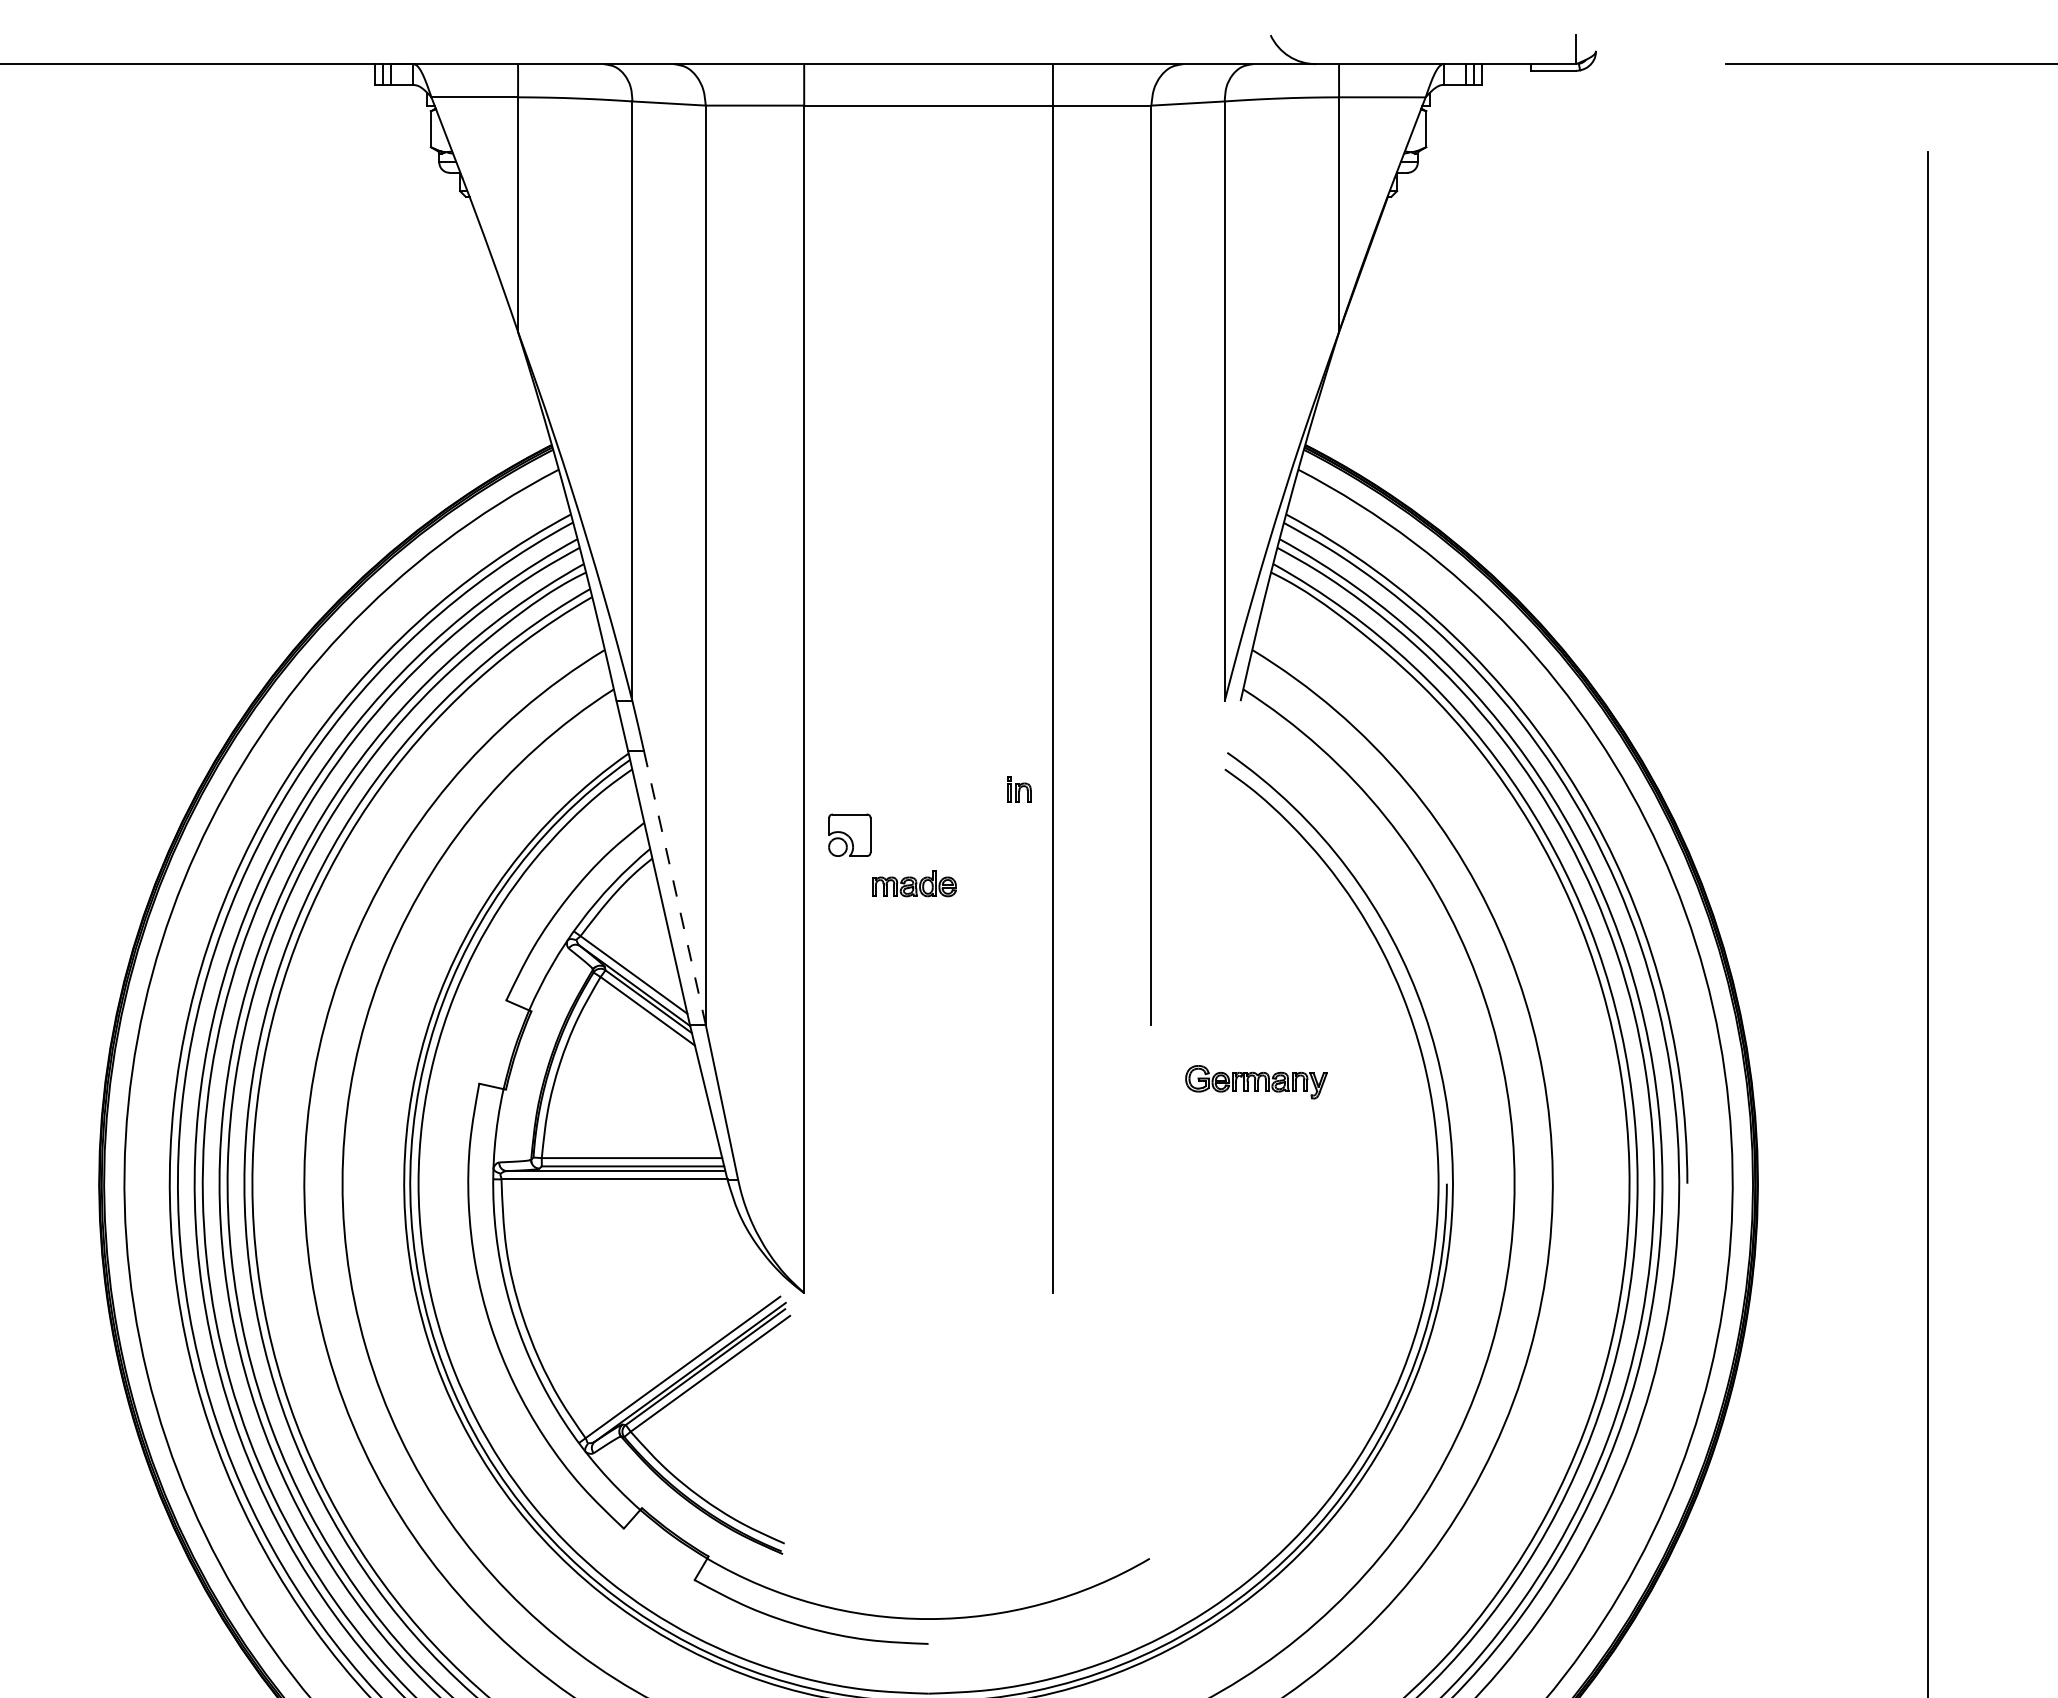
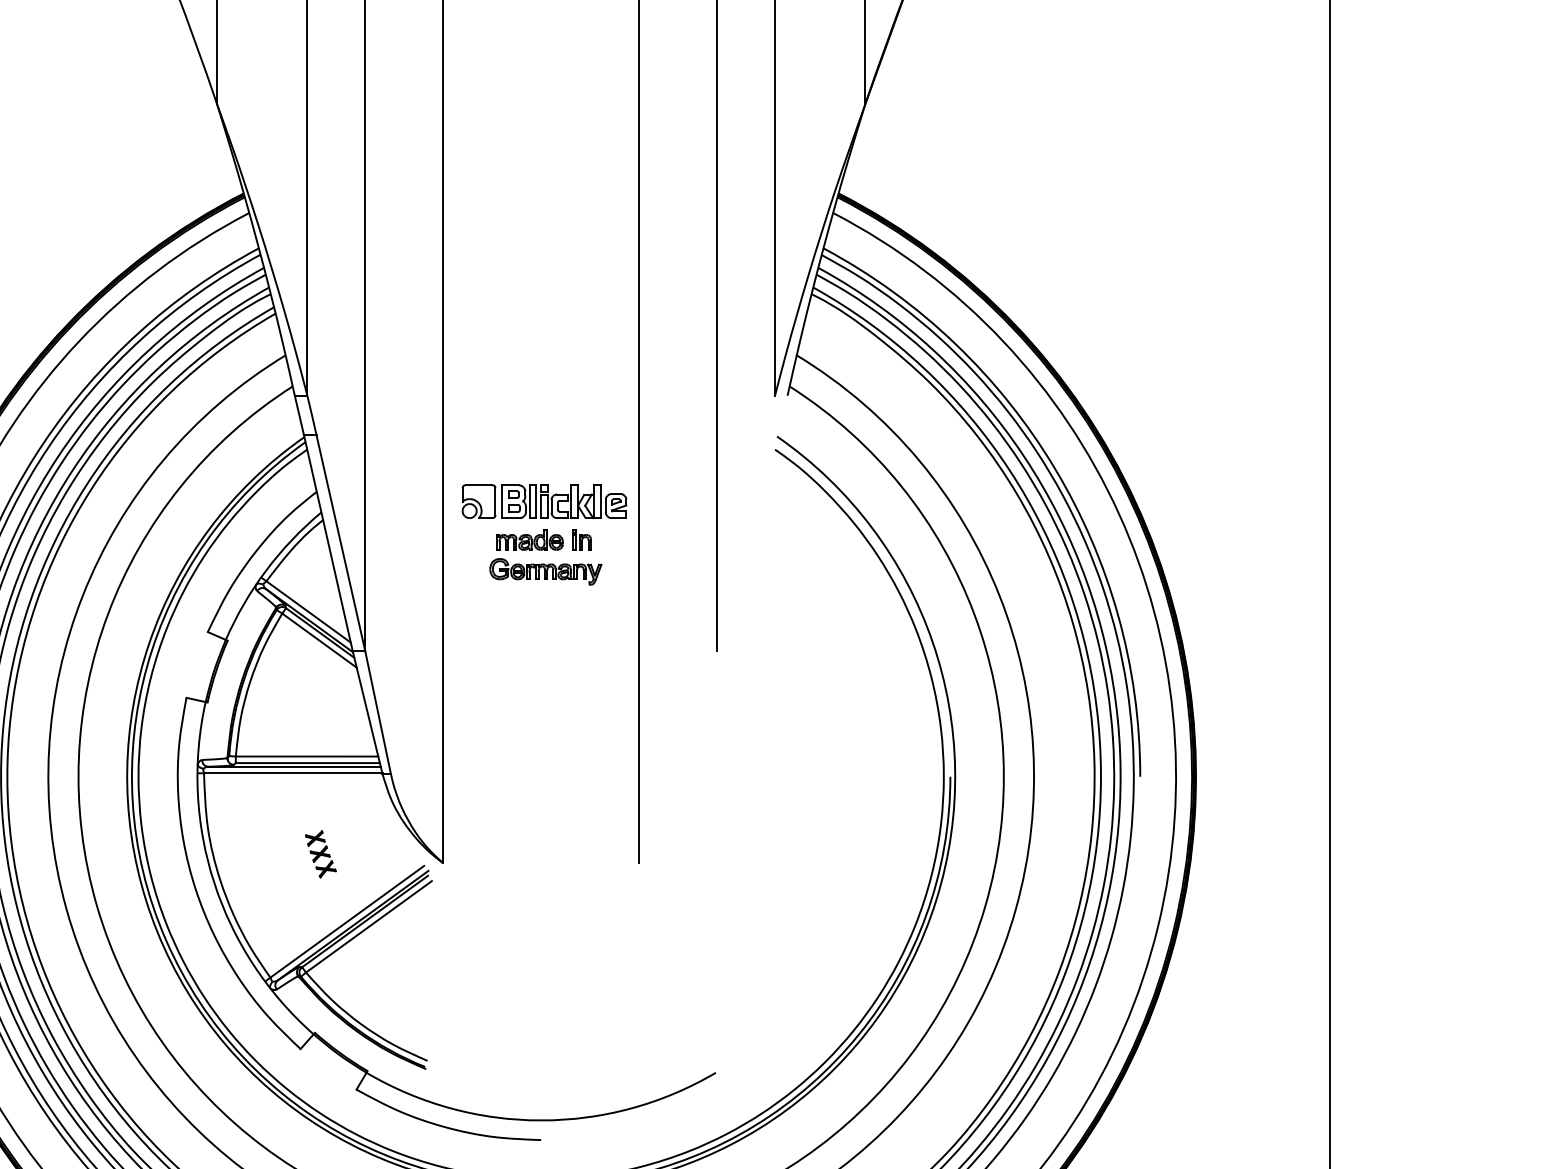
part: (1019, 789) -> (582, 539), moved
part: (958, 835) -> (564, 501), added
line: (674, 888) -> (340, 543), dashed -> solid
part: (1256, 1082) -> (545, 572), moved
part: (649, 1281) -> (320, 853), added

